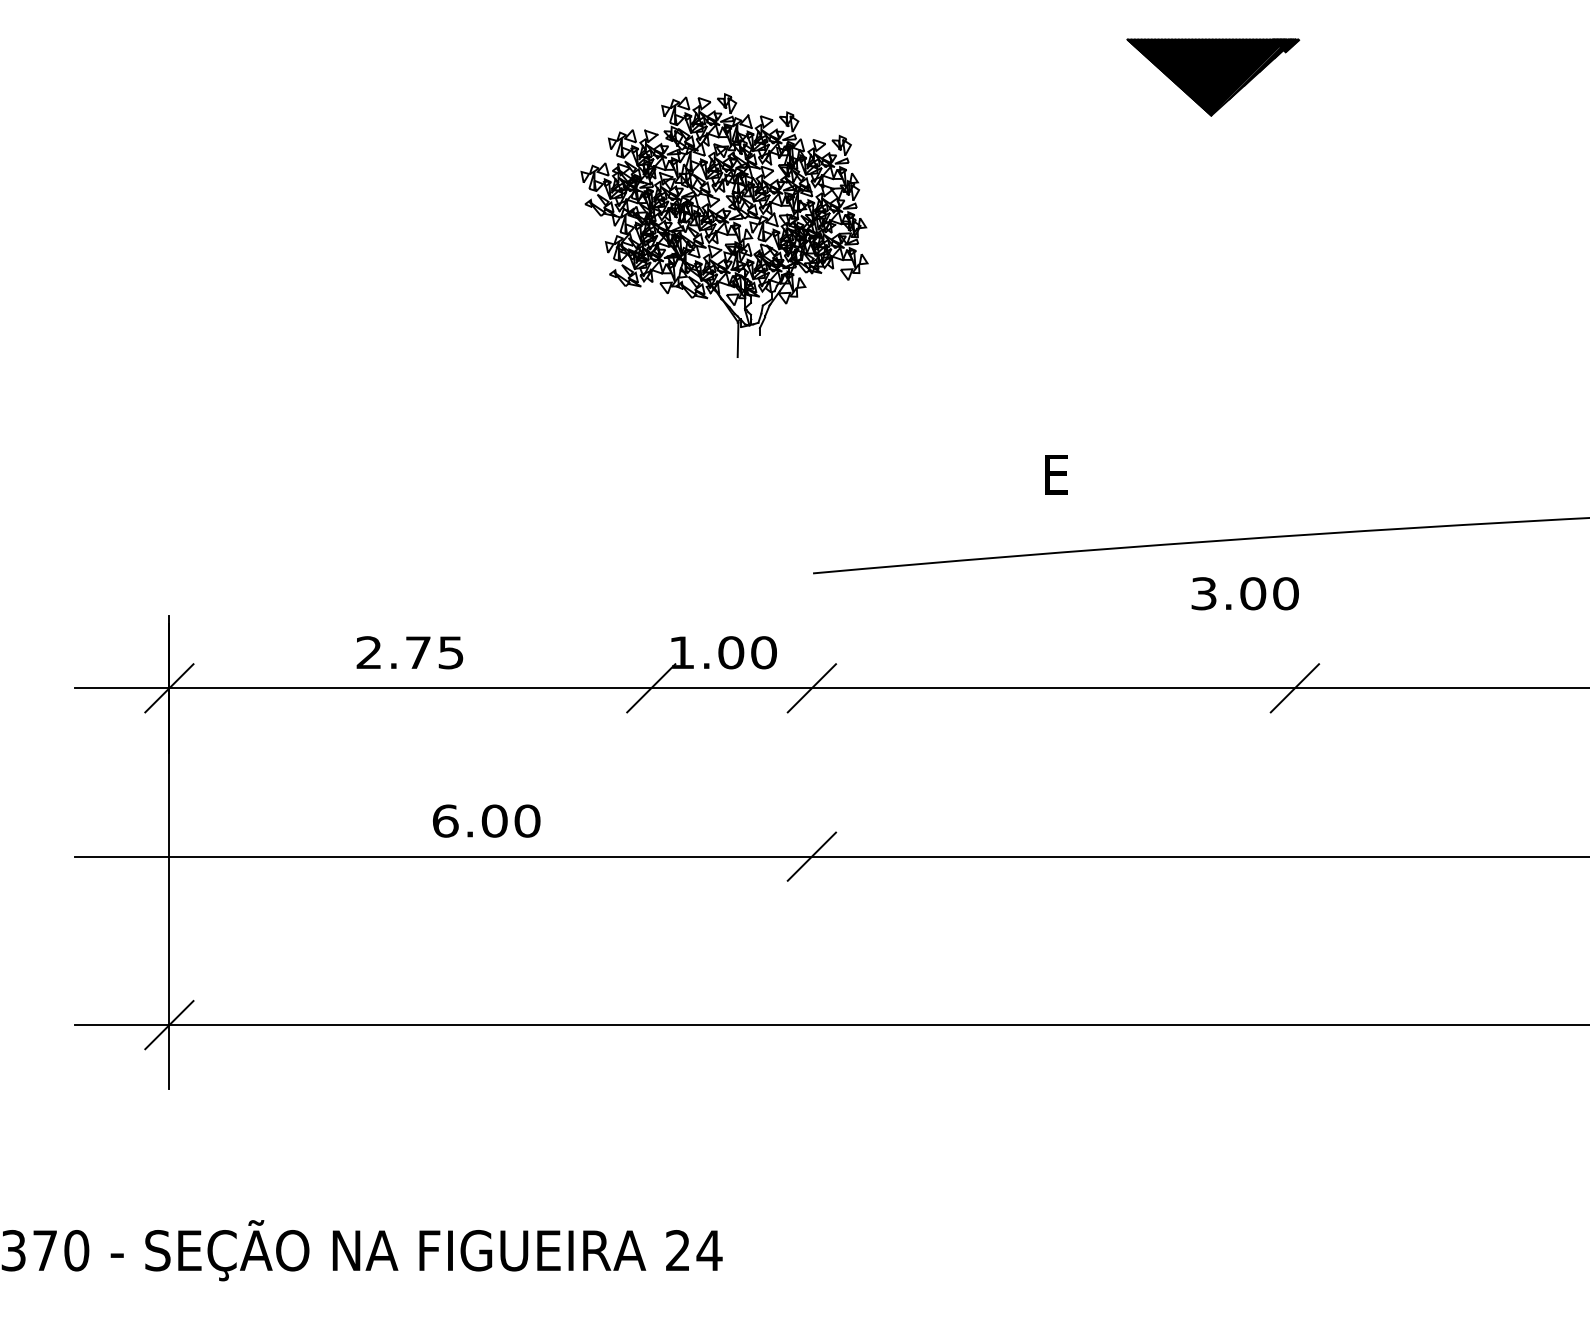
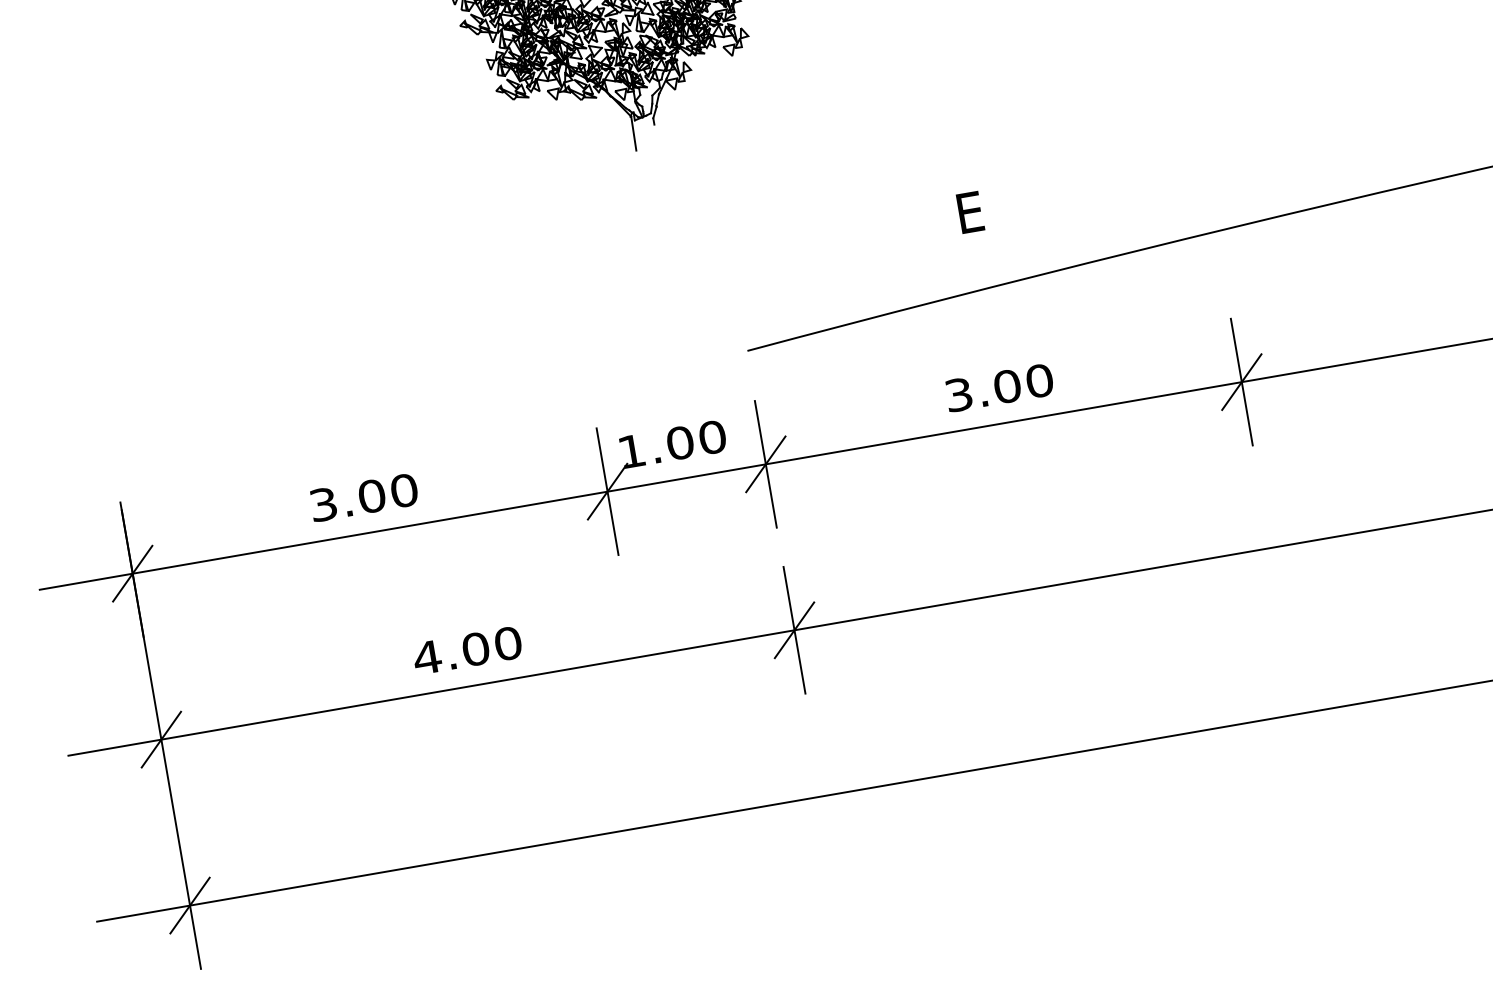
text: (1244, 593) -> (998, 387), moved
text: (410, 652) -> (364, 497), 2.75 -> 3.00
line: (651, 688) -> (607, 491), added
line: (811, 688) -> (765, 464), added
line: (1294, 688) -> (1241, 382), added
text: (445, 820) -> (427, 656), 6.00 -> 4.00
line: (169, 856) -> (161, 739), added
line: (811, 856) -> (794, 630), added

